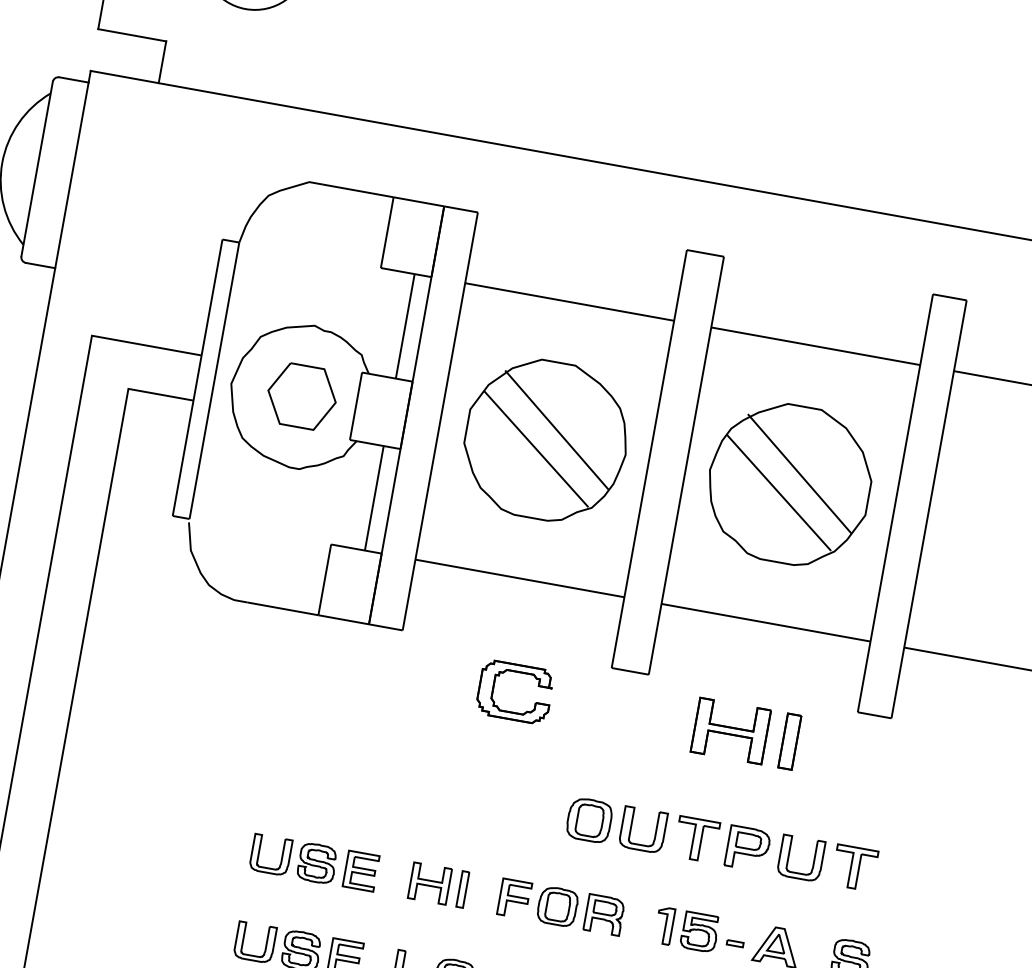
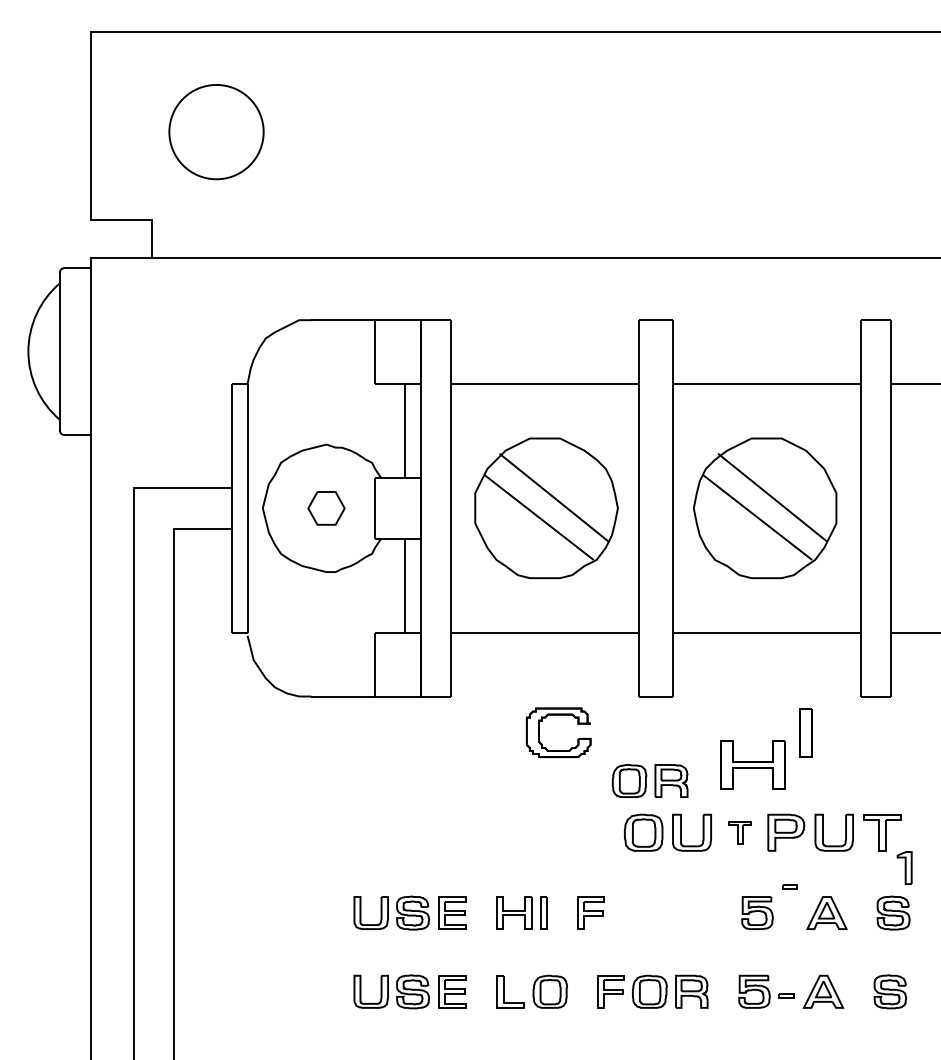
part: (302, 396) -> (326, 508), size x0.6
part: (730, 730) -> (752, 764), moved
part: (695, 839) -> (739, 832), size x0.6
part: (580, 909) -> (649, 780), moved
part: (664, 925) -> (904, 867), moved
part: (734, 943) -> (789, 886), moved

